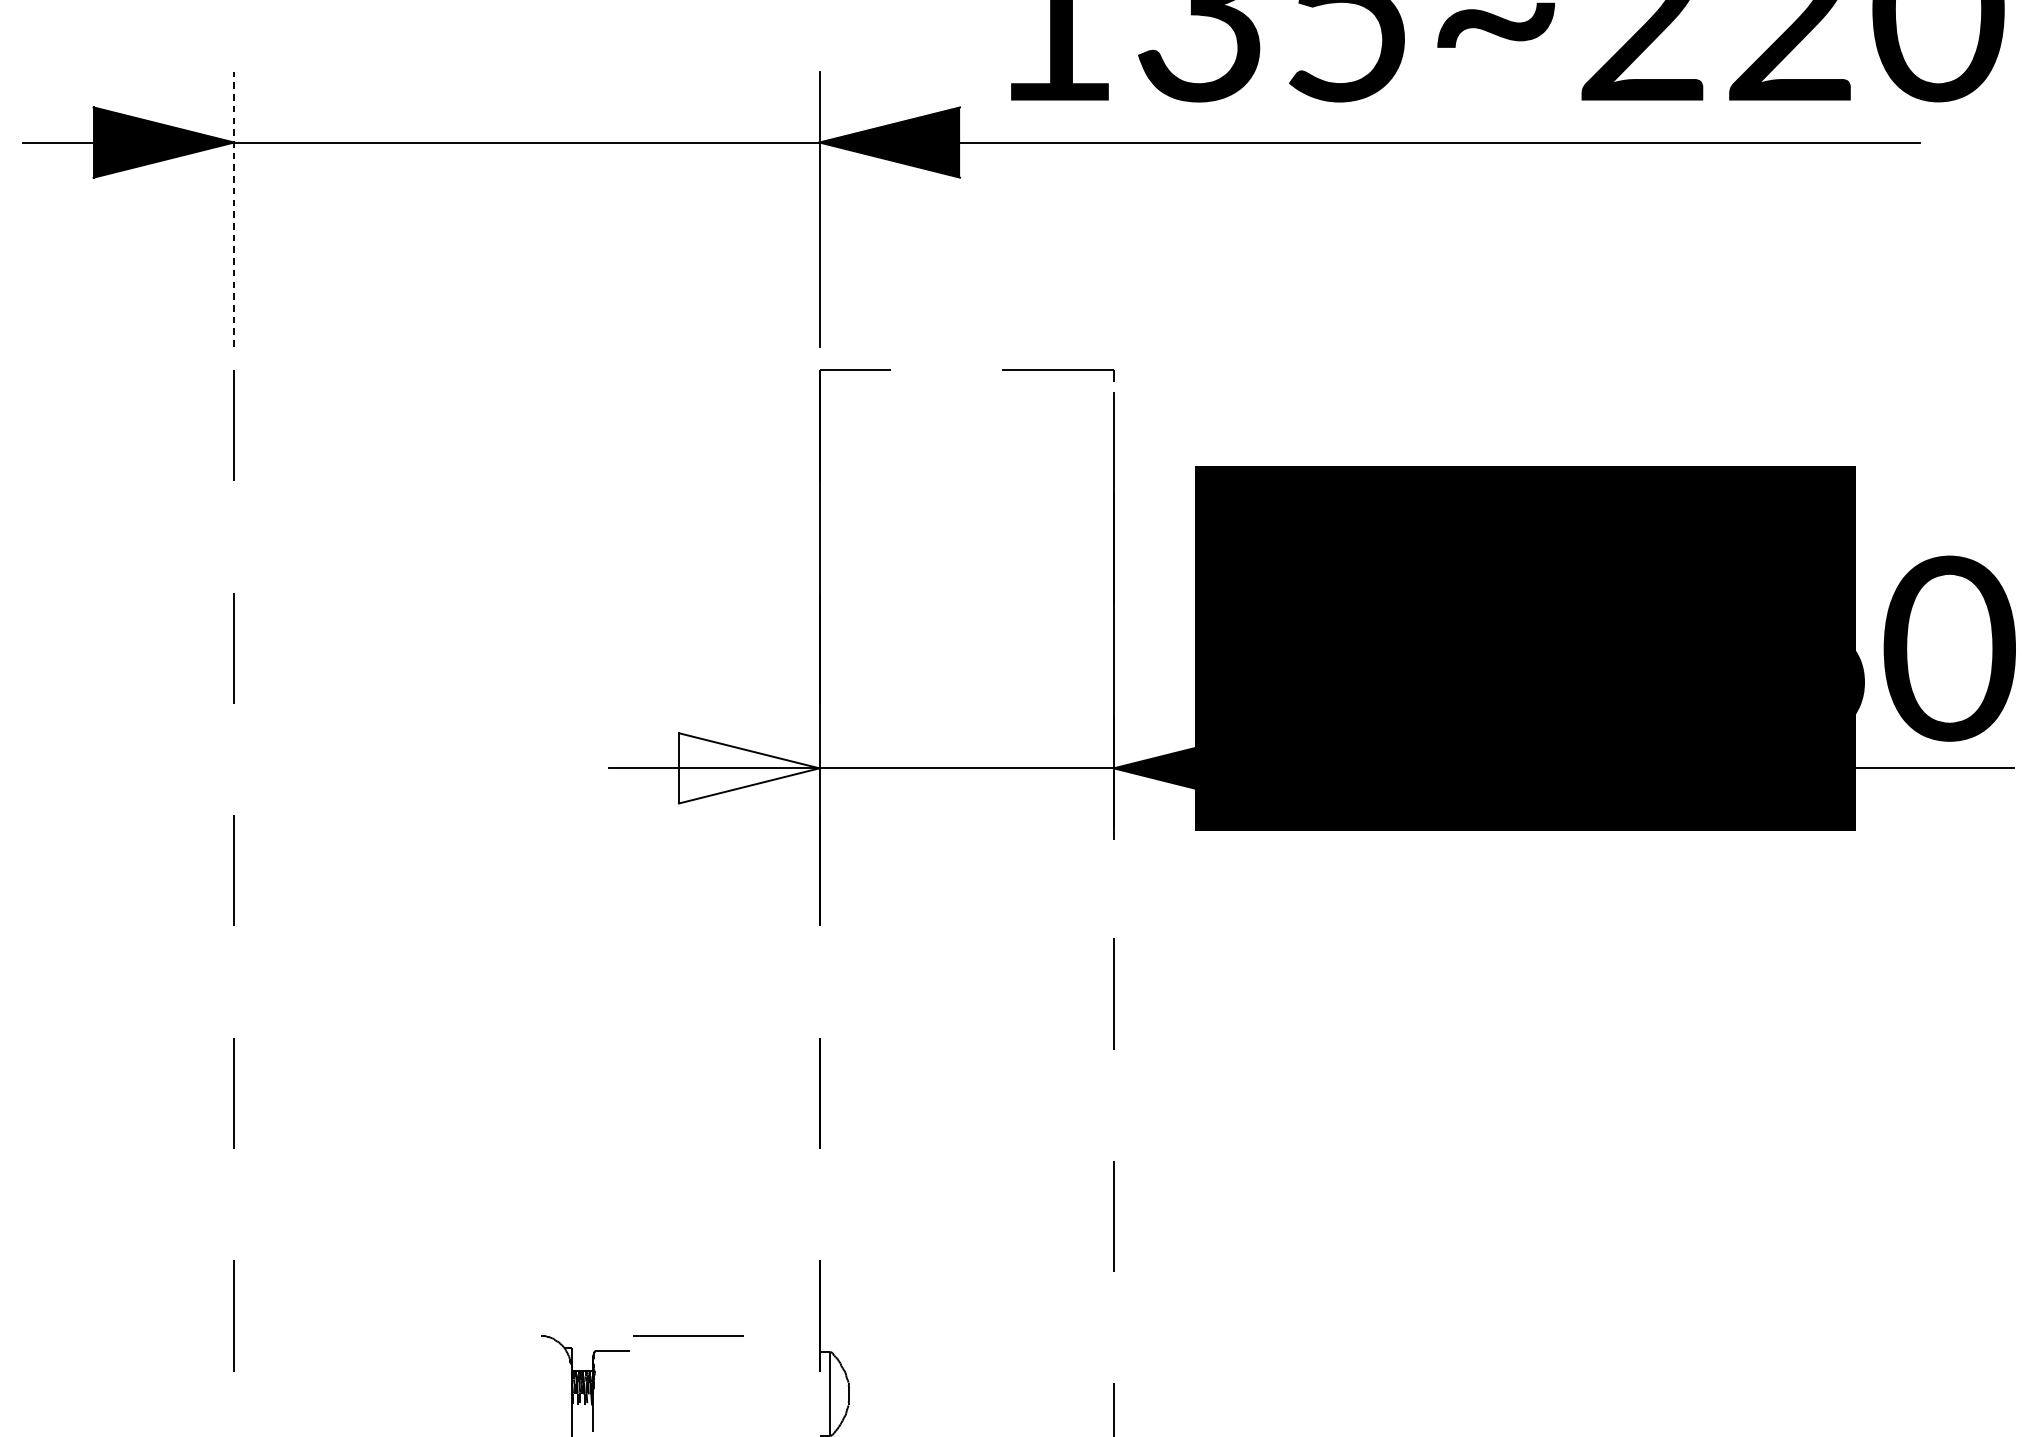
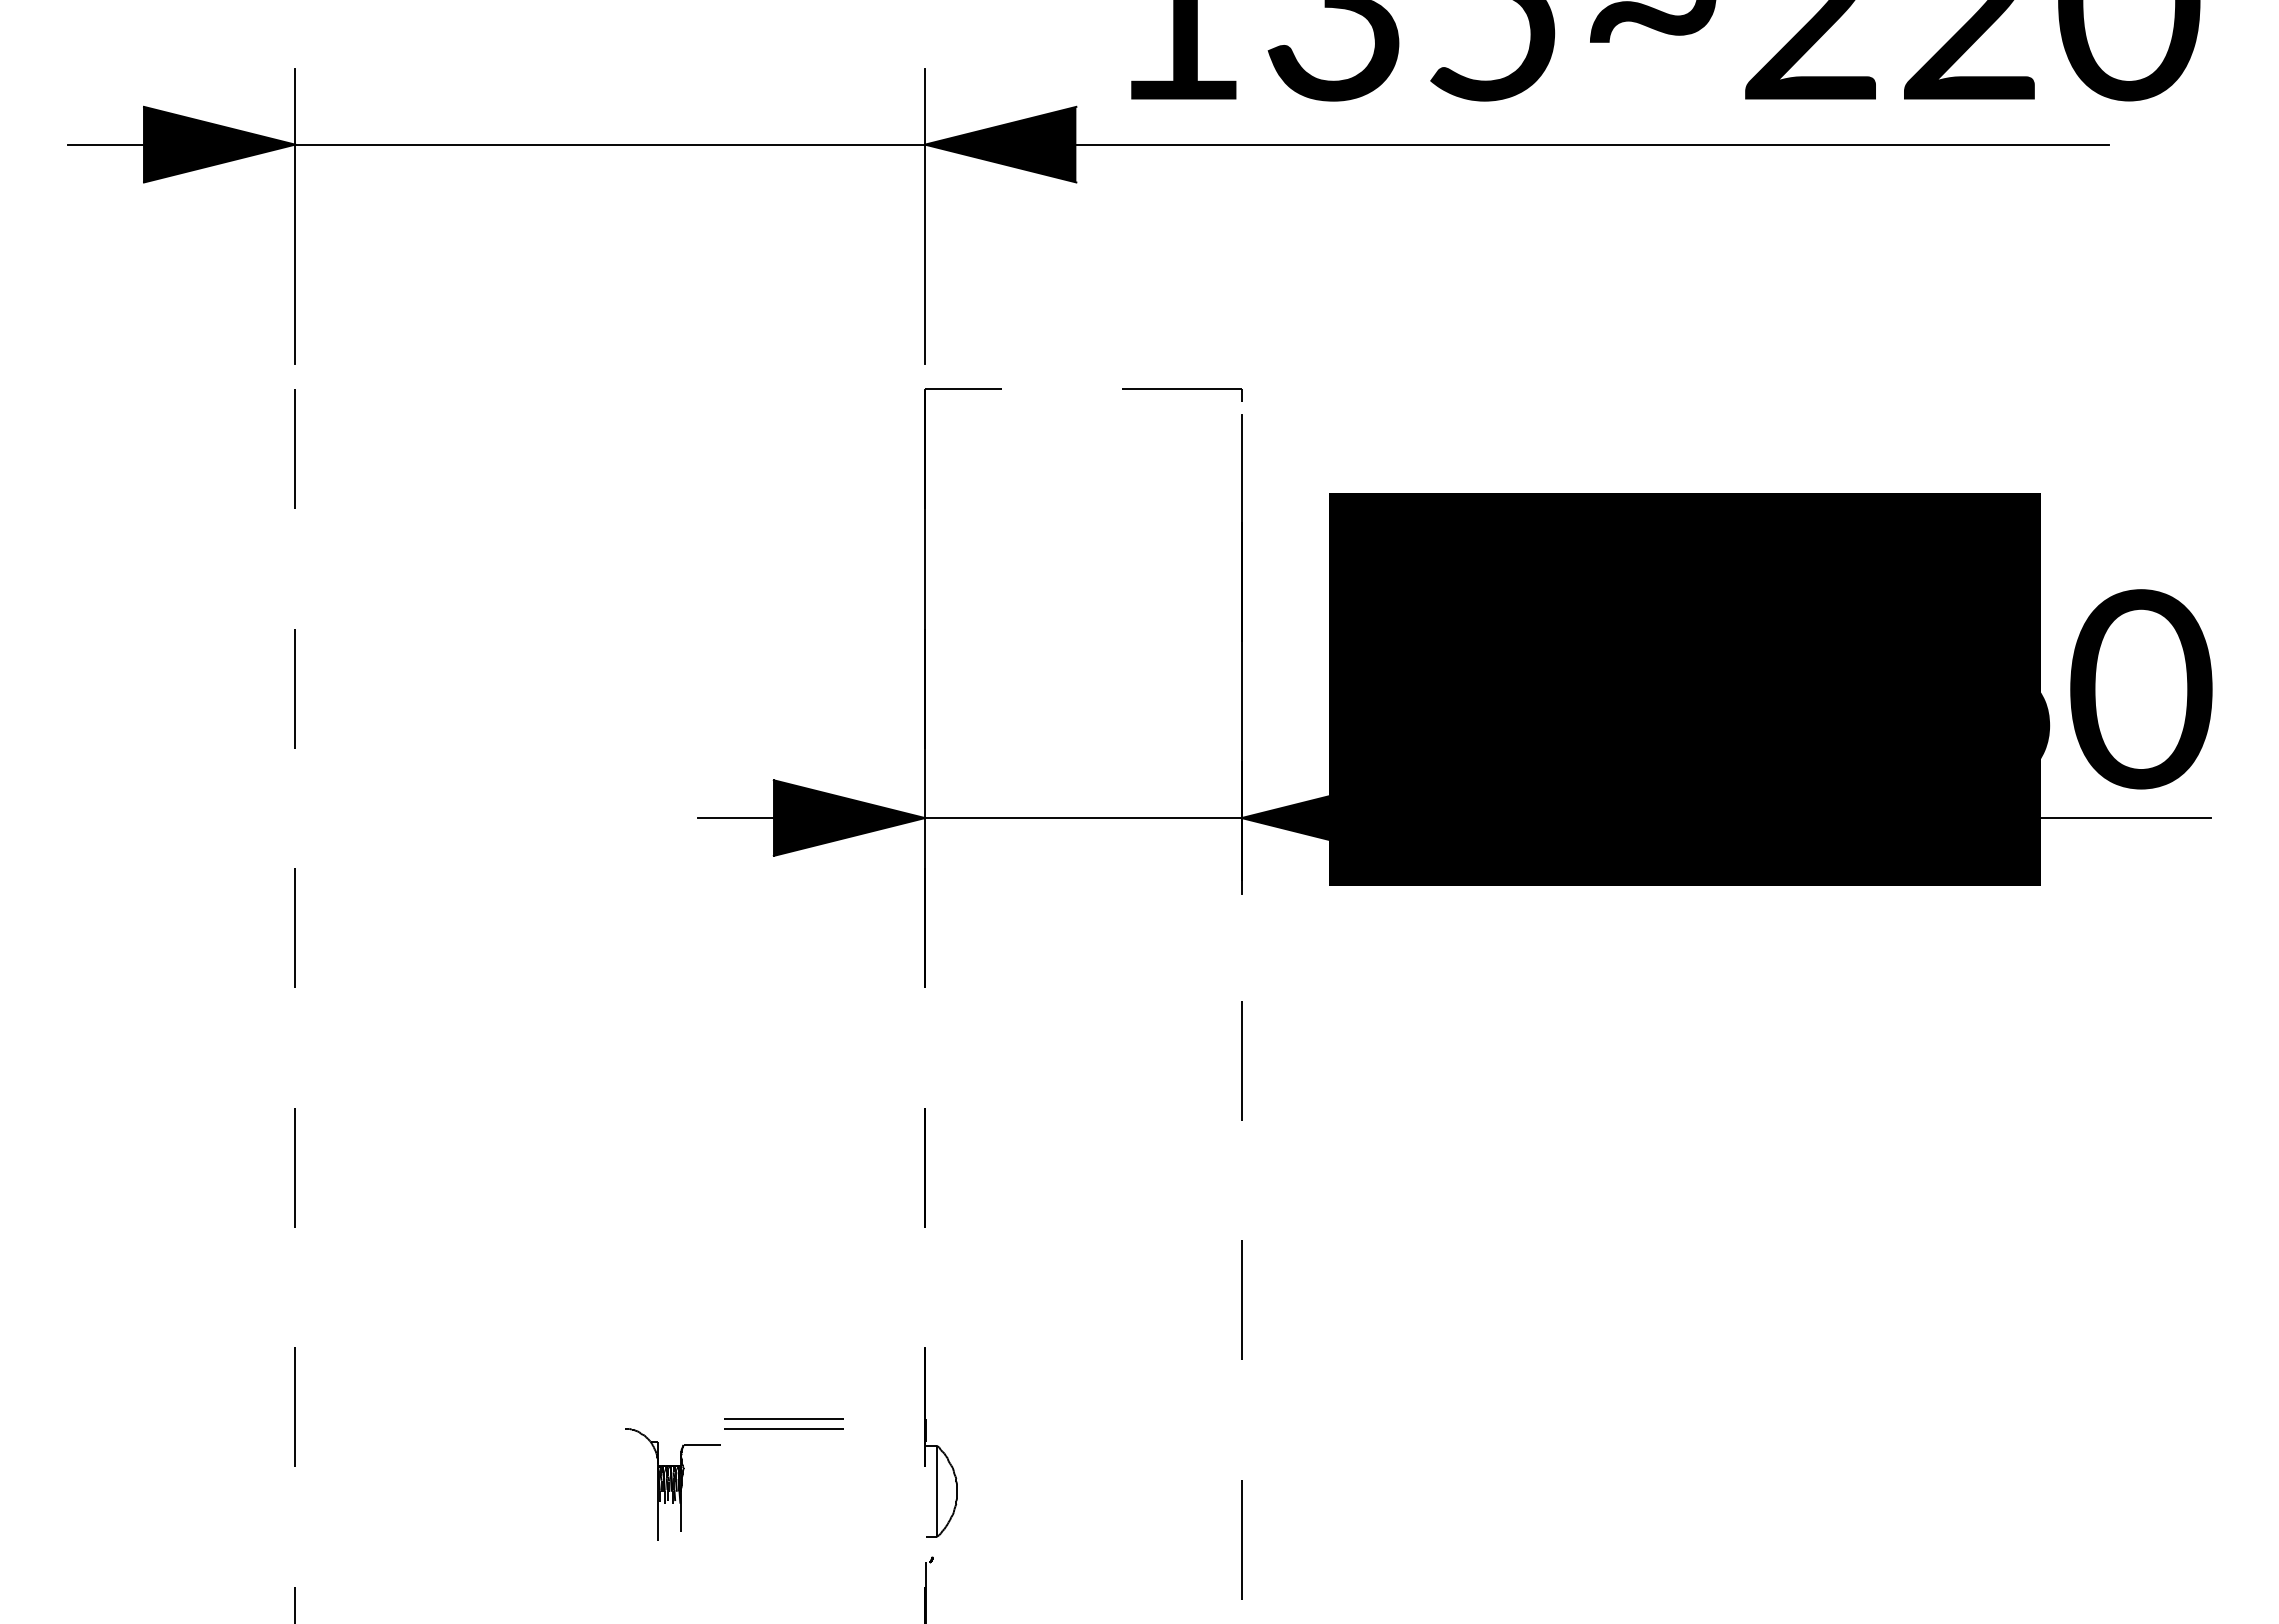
line: (234, 209) -> (295, 216), dashed -> solid
fill: (749, 767) -> (849, 817), added
line: (687, 1326) -> (783, 1418), added

